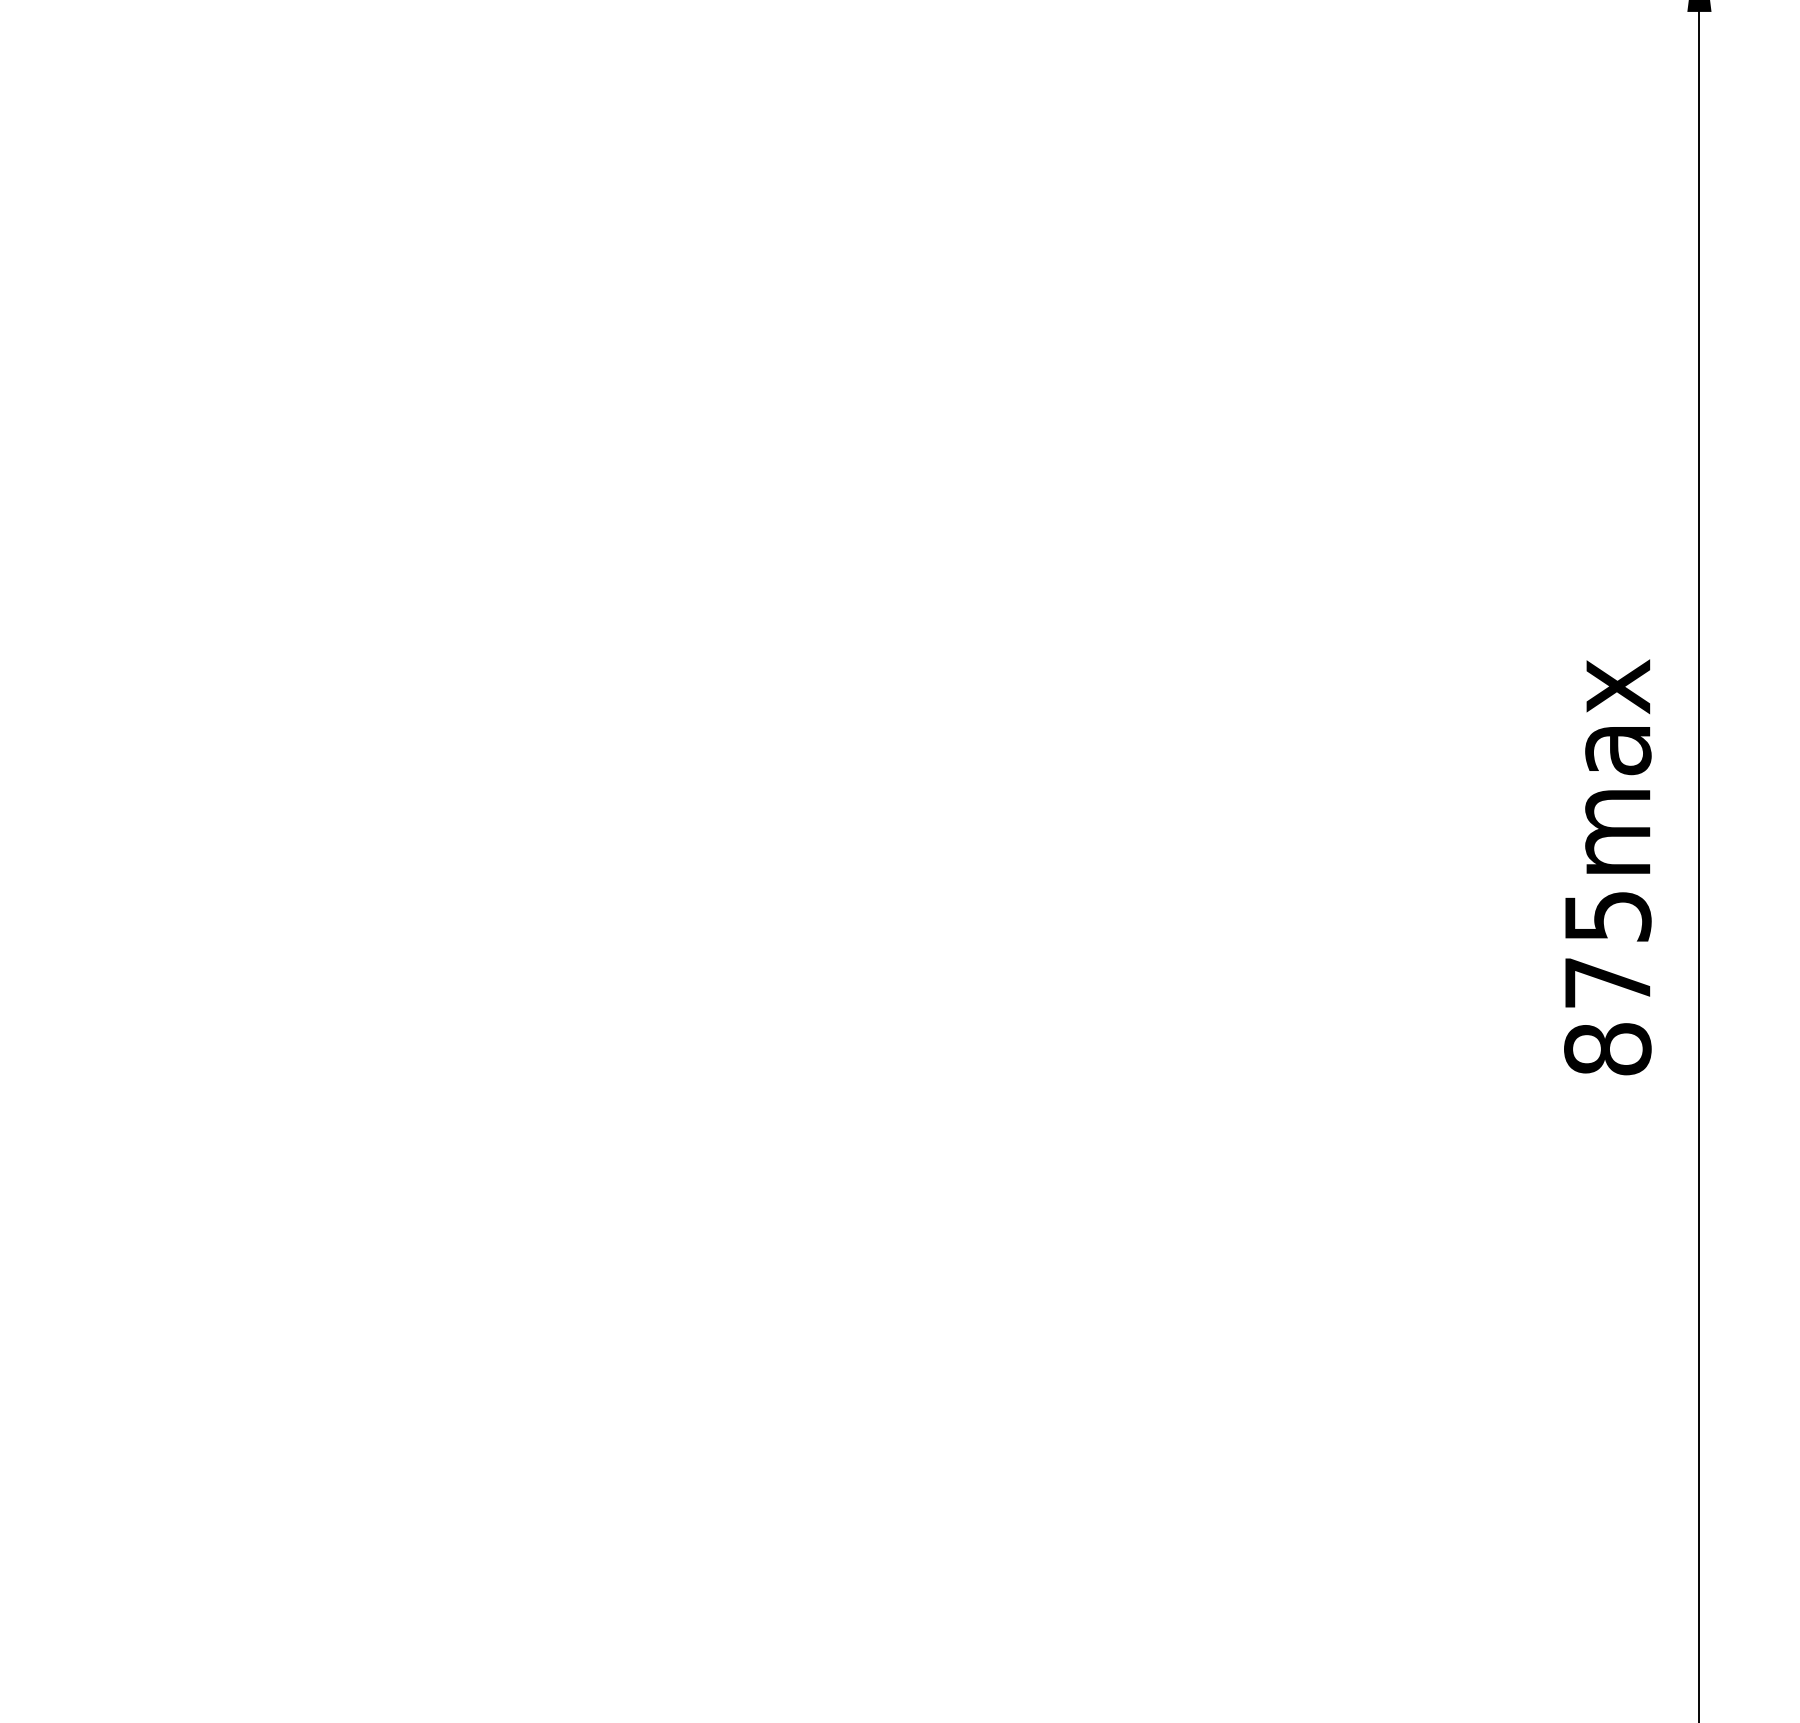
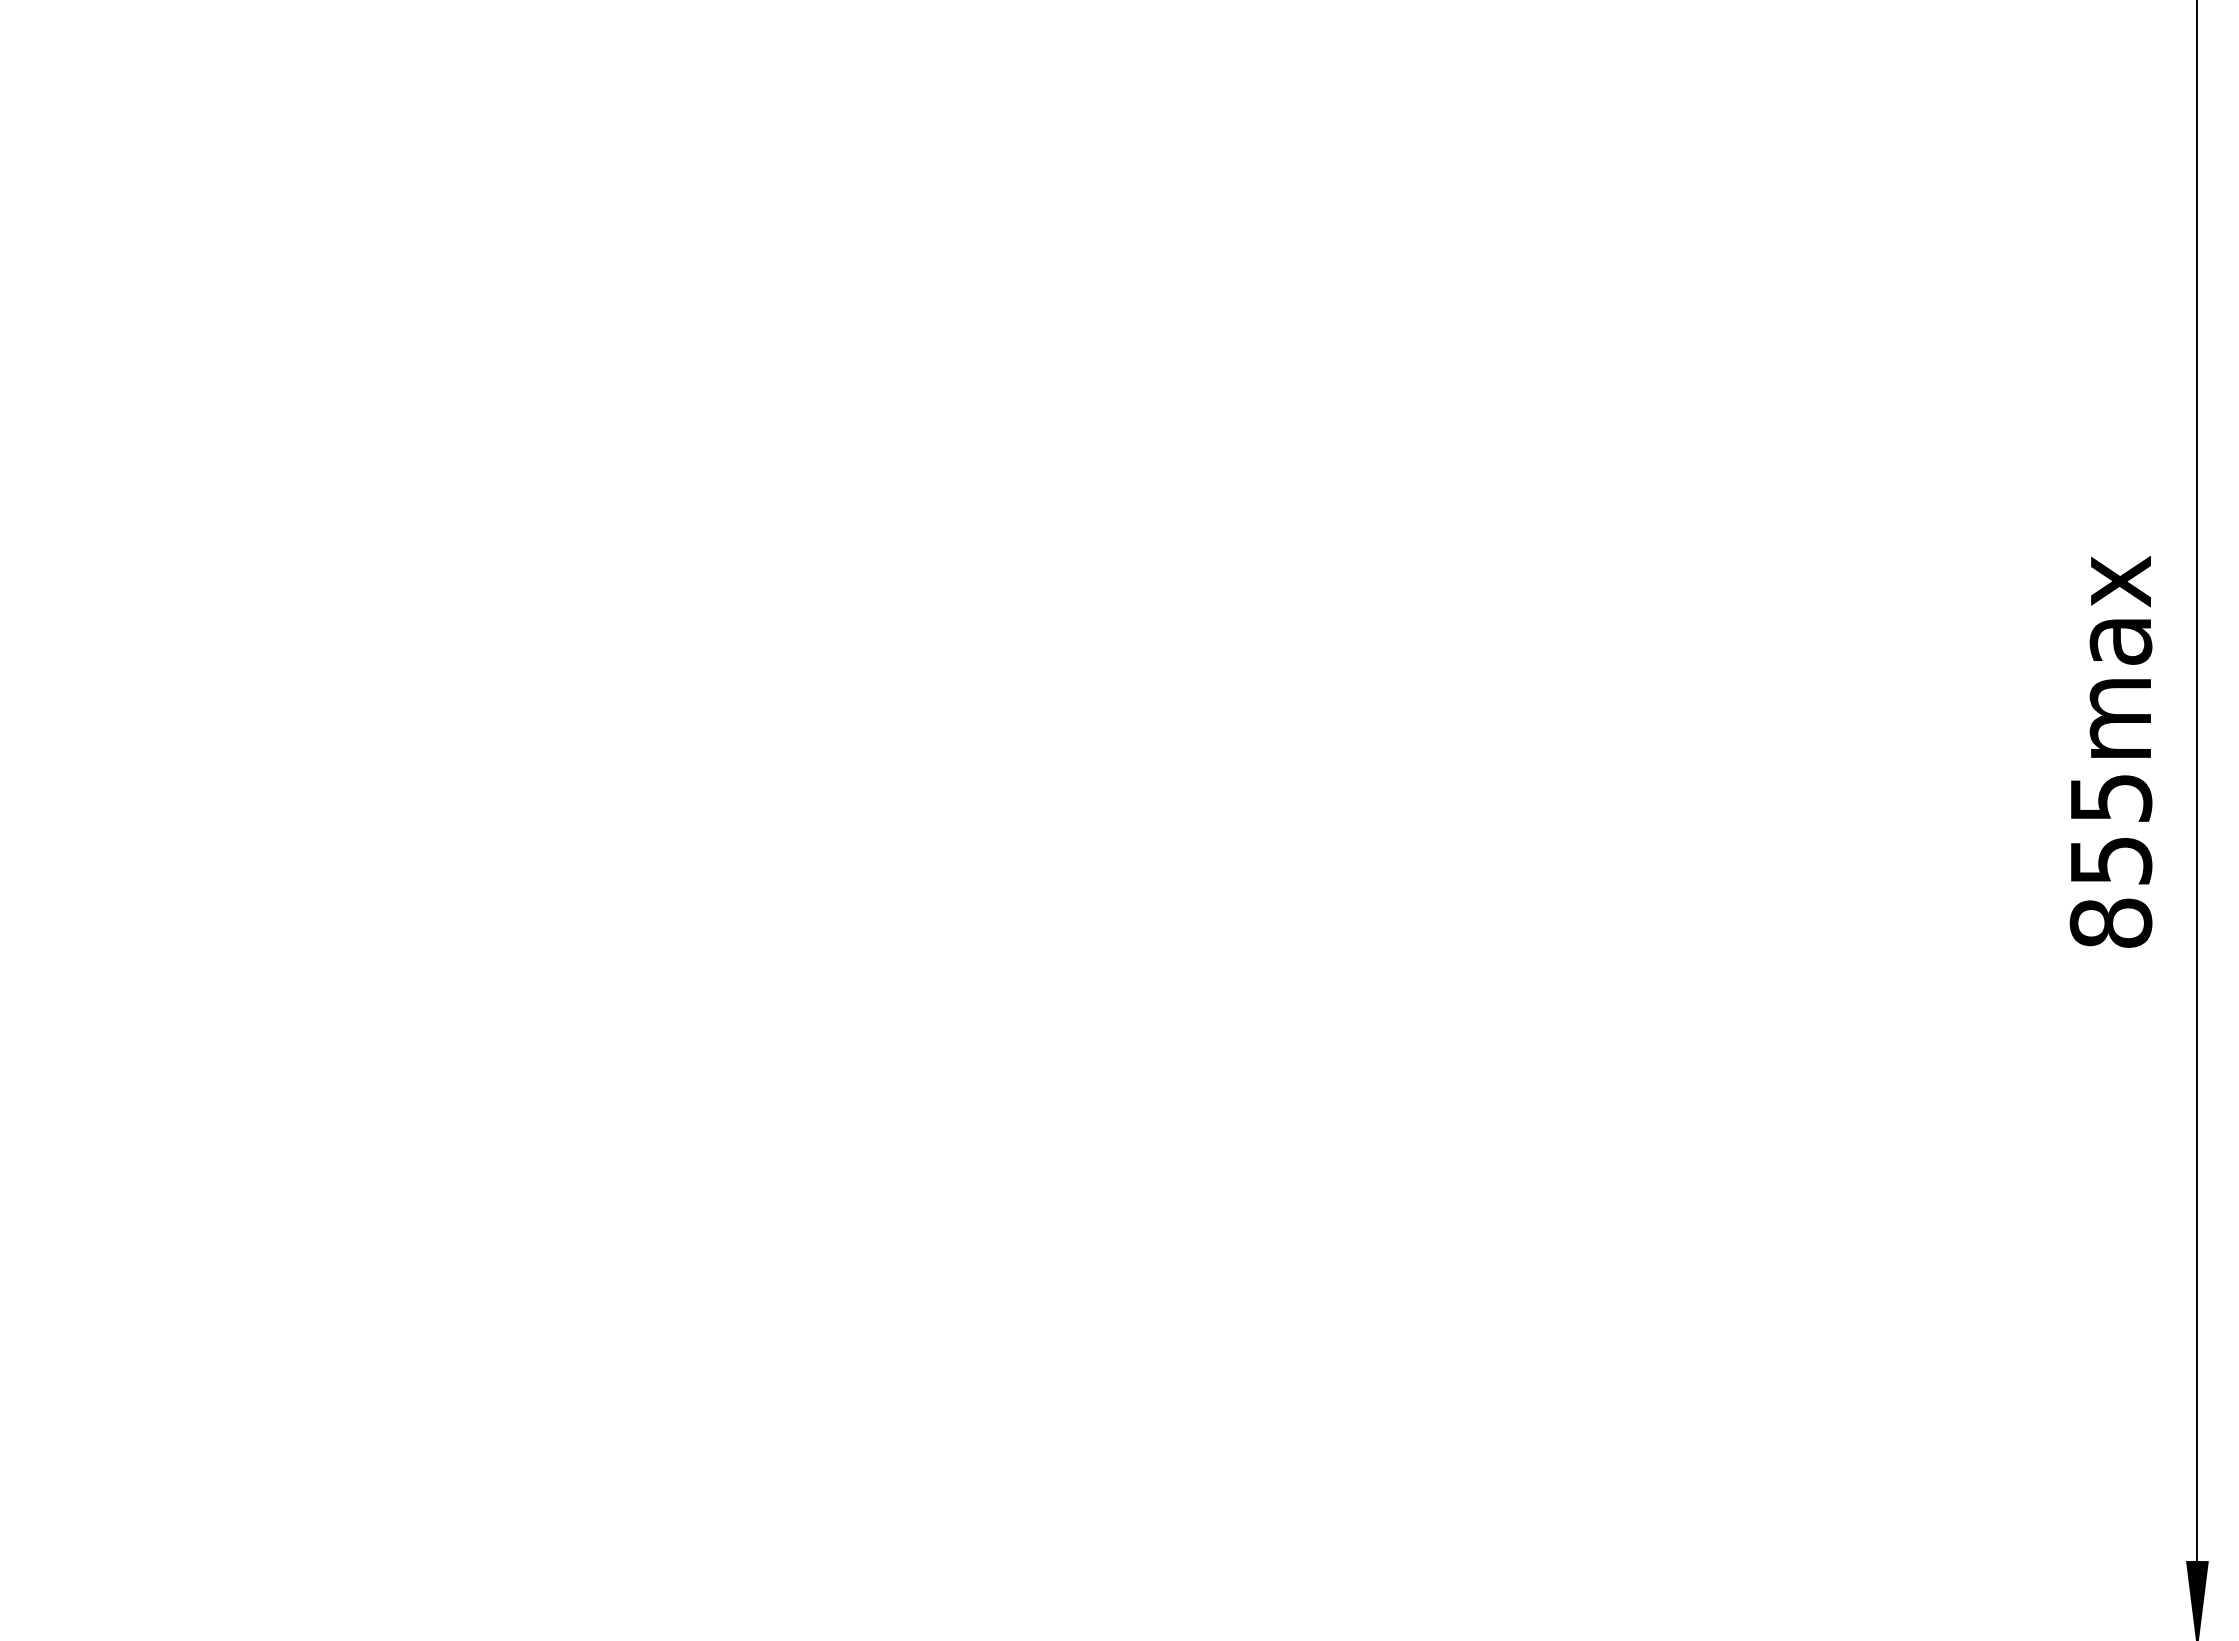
text: (1608, 982) -> (2111, 860), 875max -> 855max

